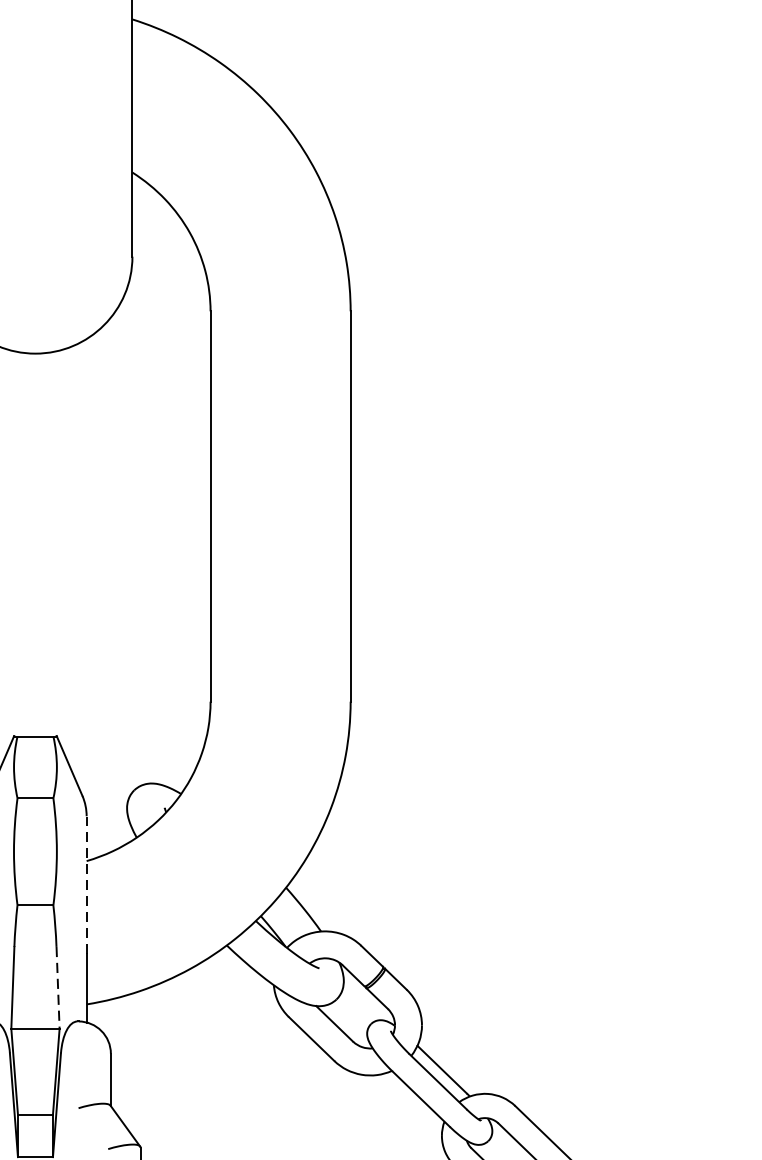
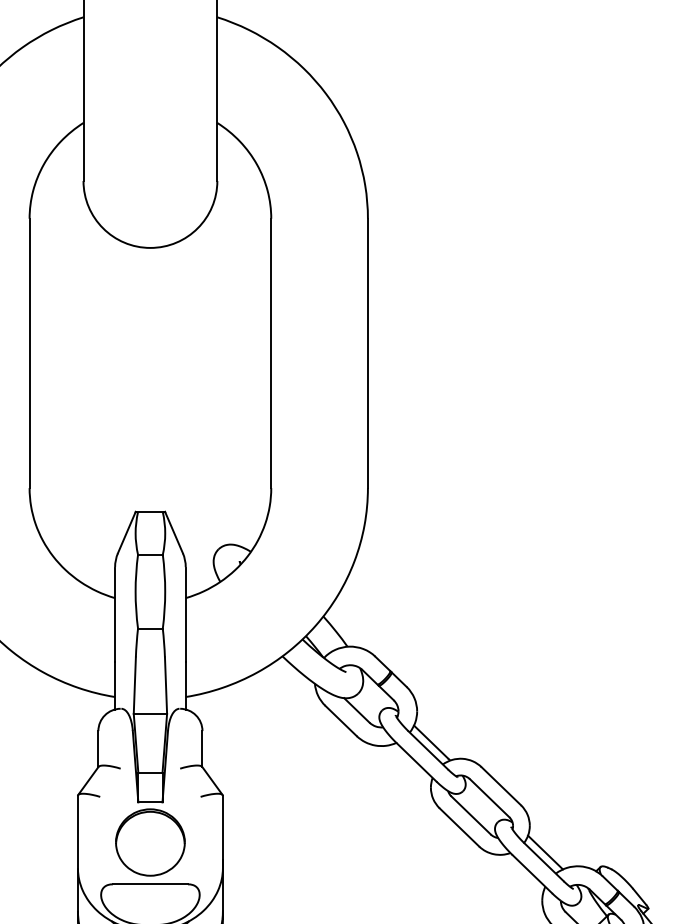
line: (86, 884) -> (185, 614), dashed -> solid
line: (58, 989) -> (166, 686), dashed -> solid

